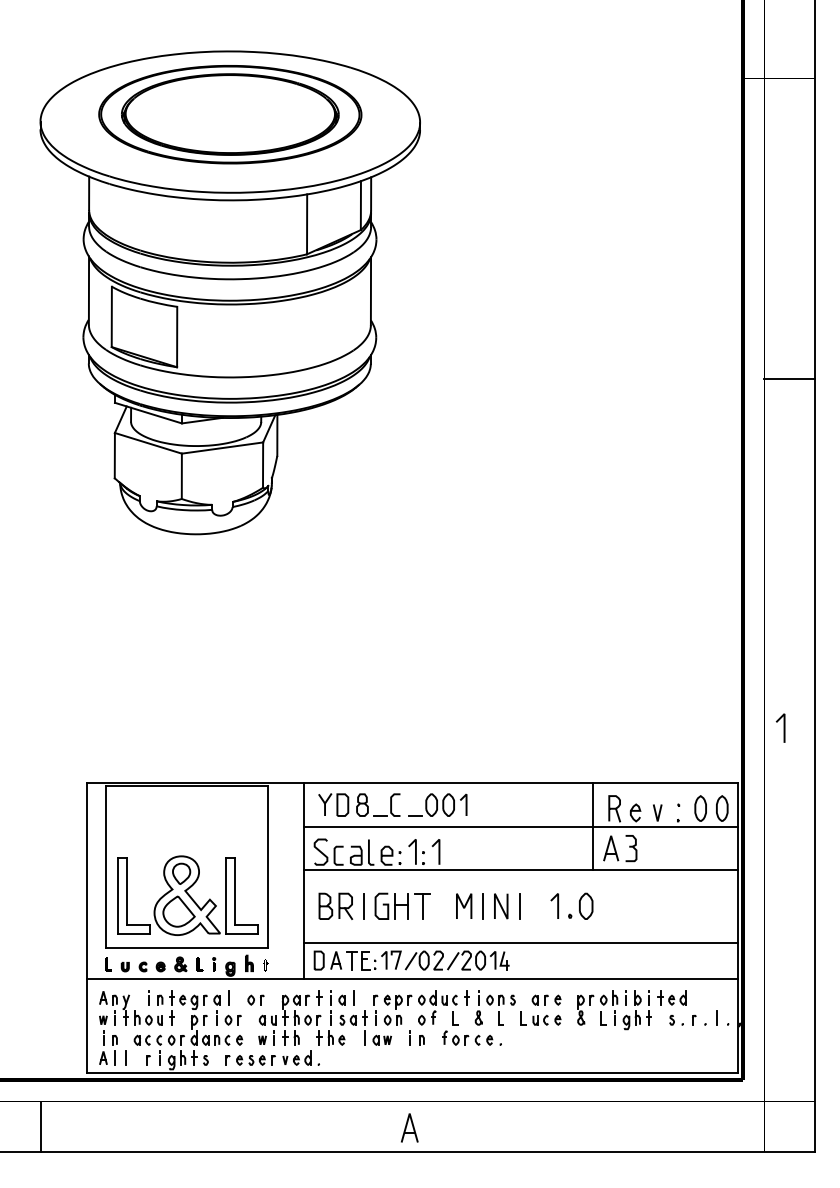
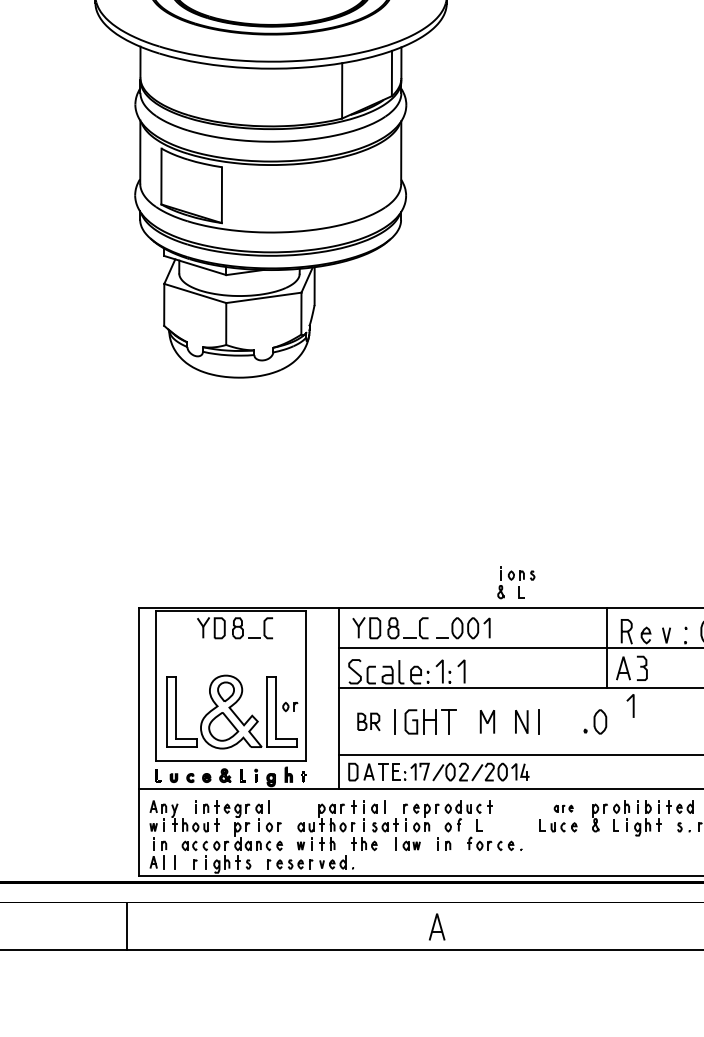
part: (191, 804) -> (235, 627), added
part: (335, 905) -> (368, 721), size x0.7
line: (557, 905) -> (633, 705), moved
line: (483, 906) -> (505, 722), removed
part: (255, 999) -> (289, 706), moved
part: (546, 999) -> (563, 808), size x0.7
part: (494, 1007) -> (515, 582), moved
line: (41, 1126) -> (126, 925), moved

